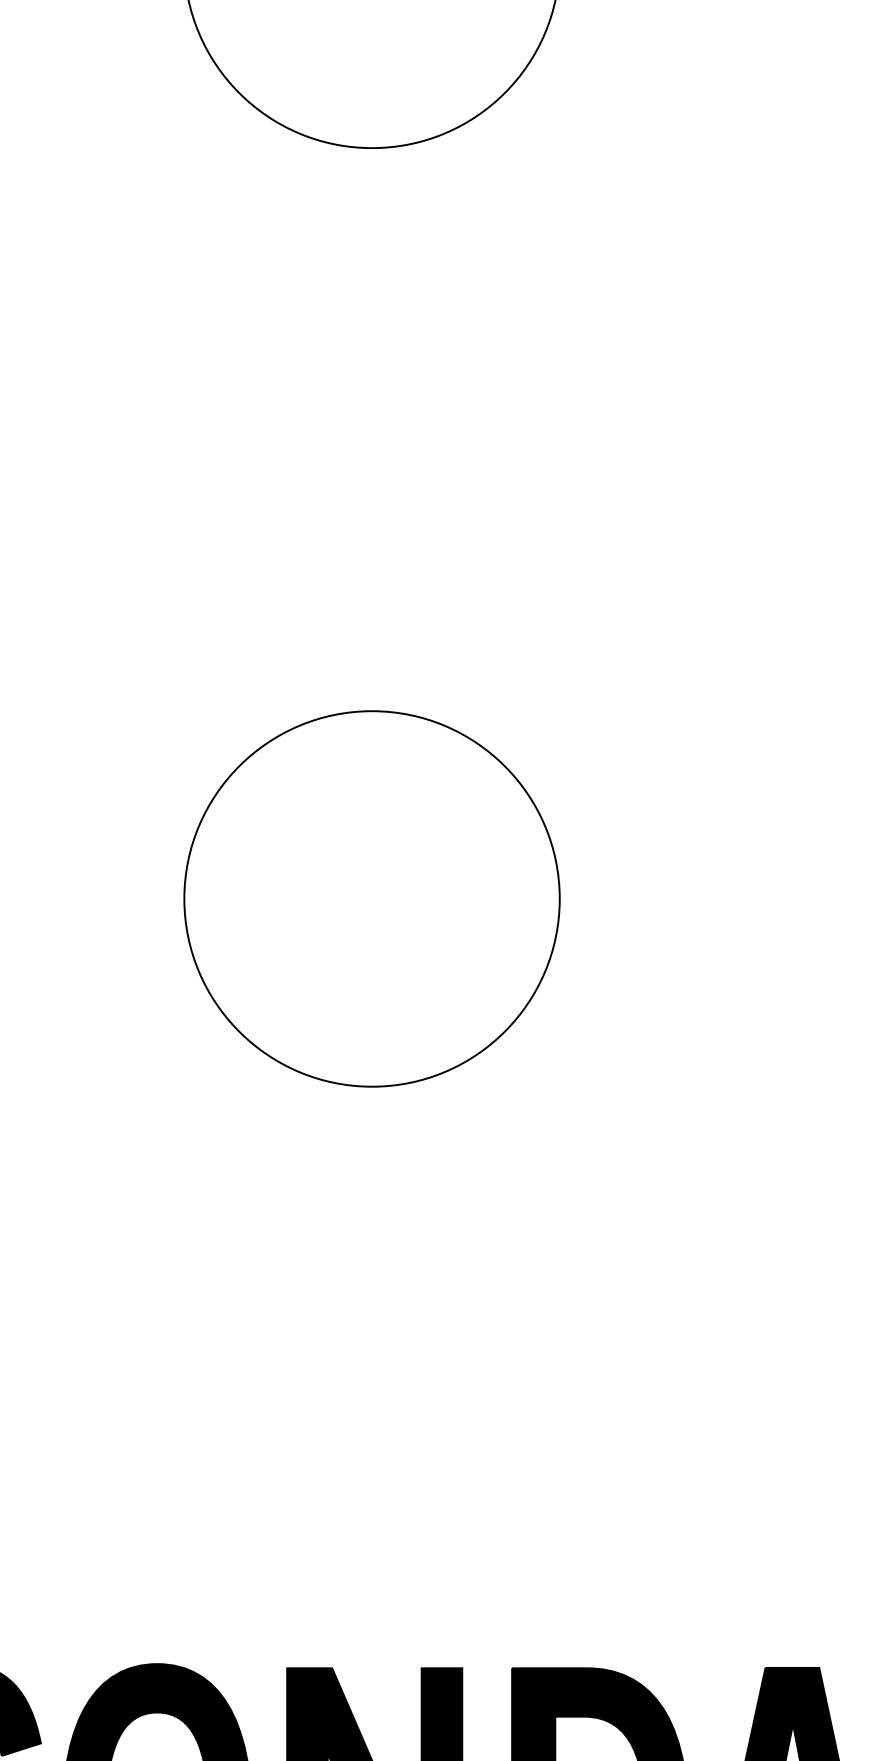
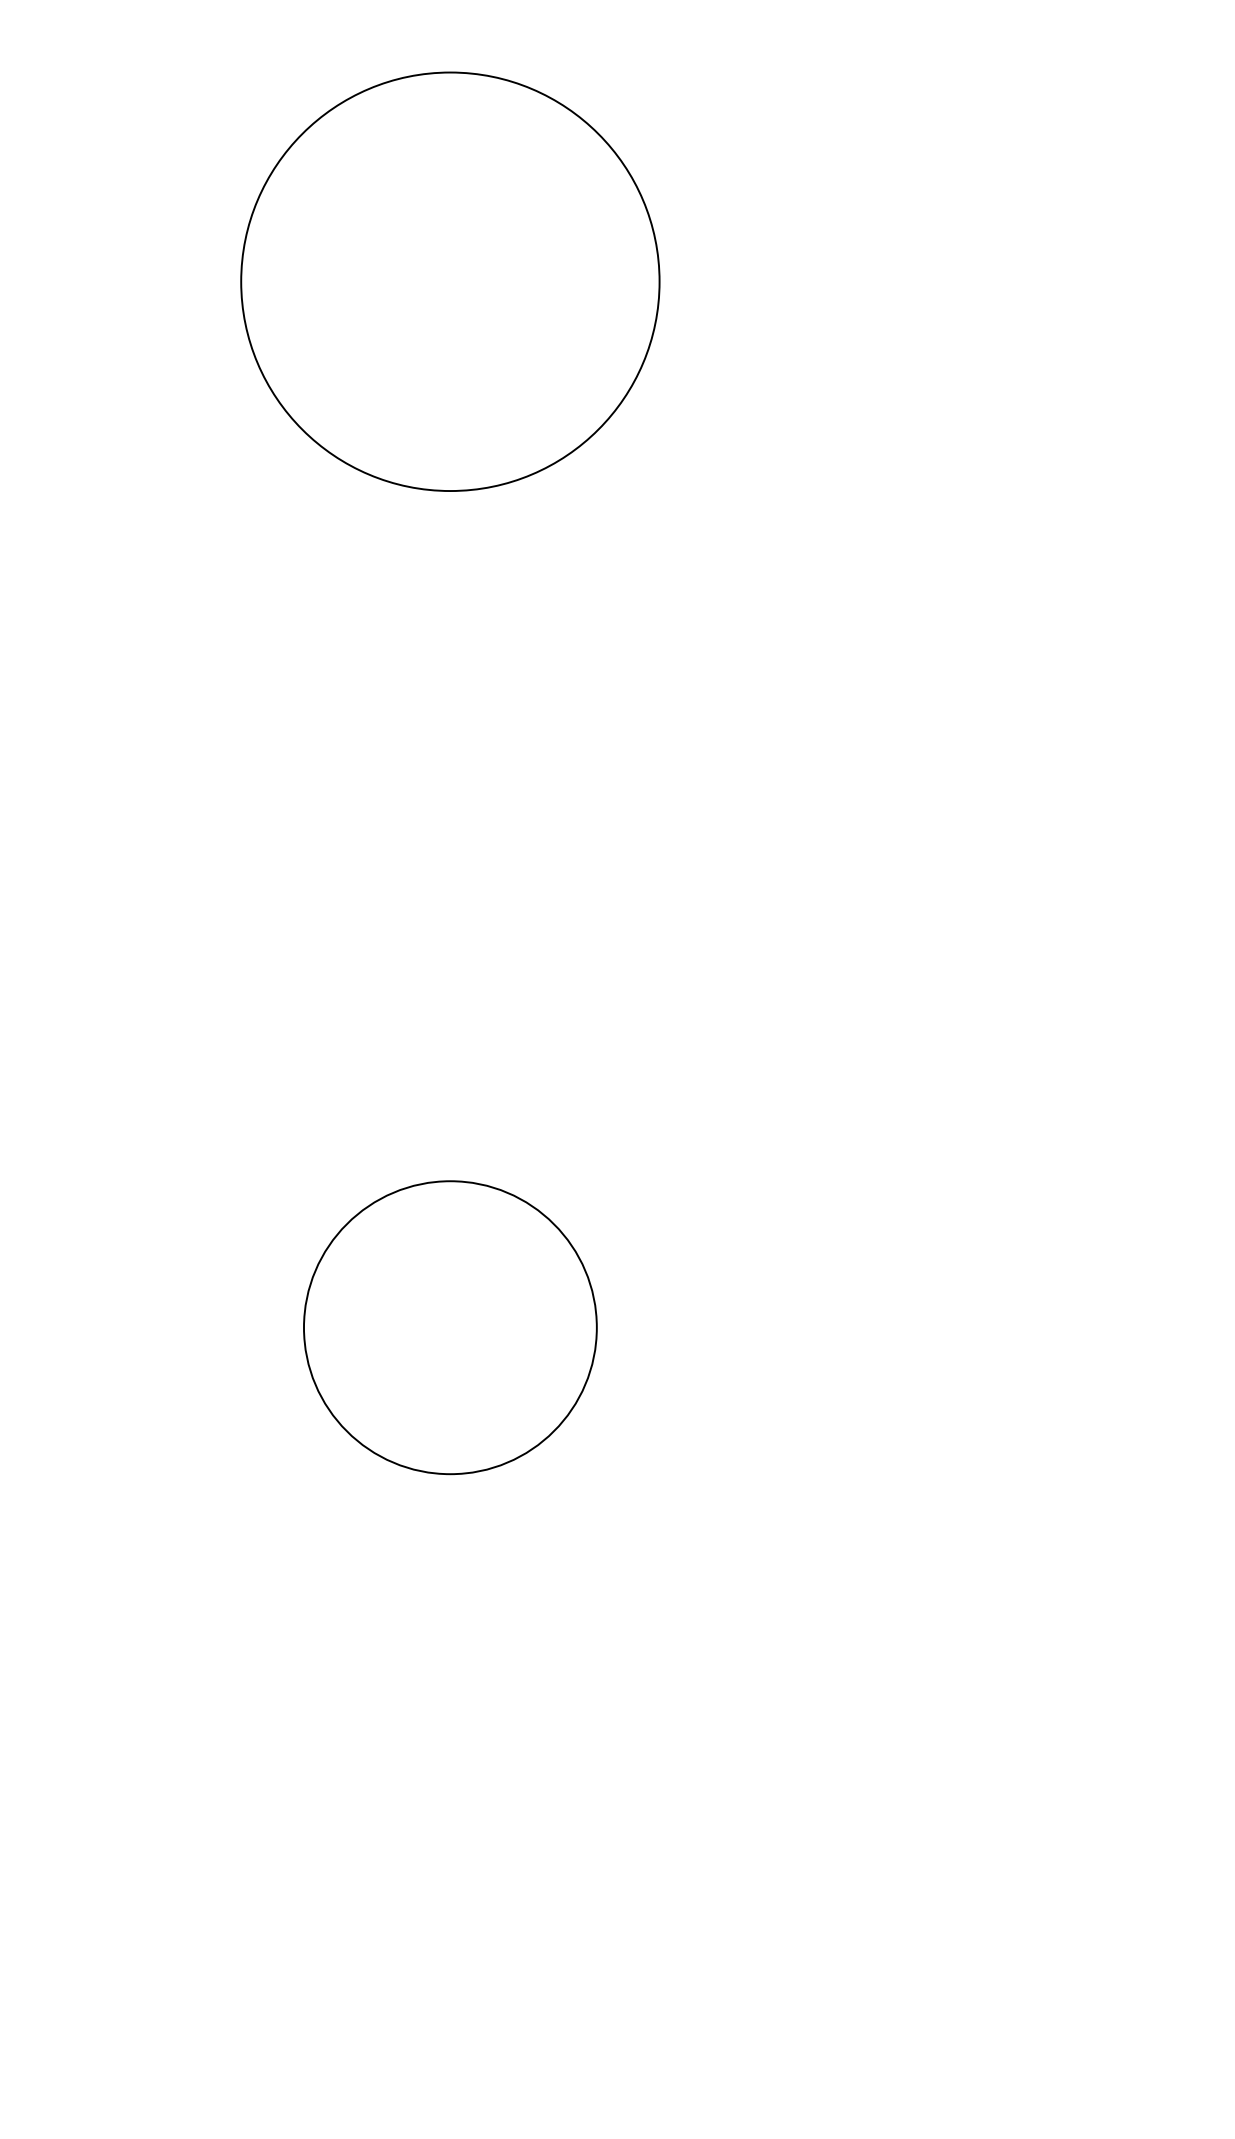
part: (372, 898) -> (450, 1327), size x0.7

